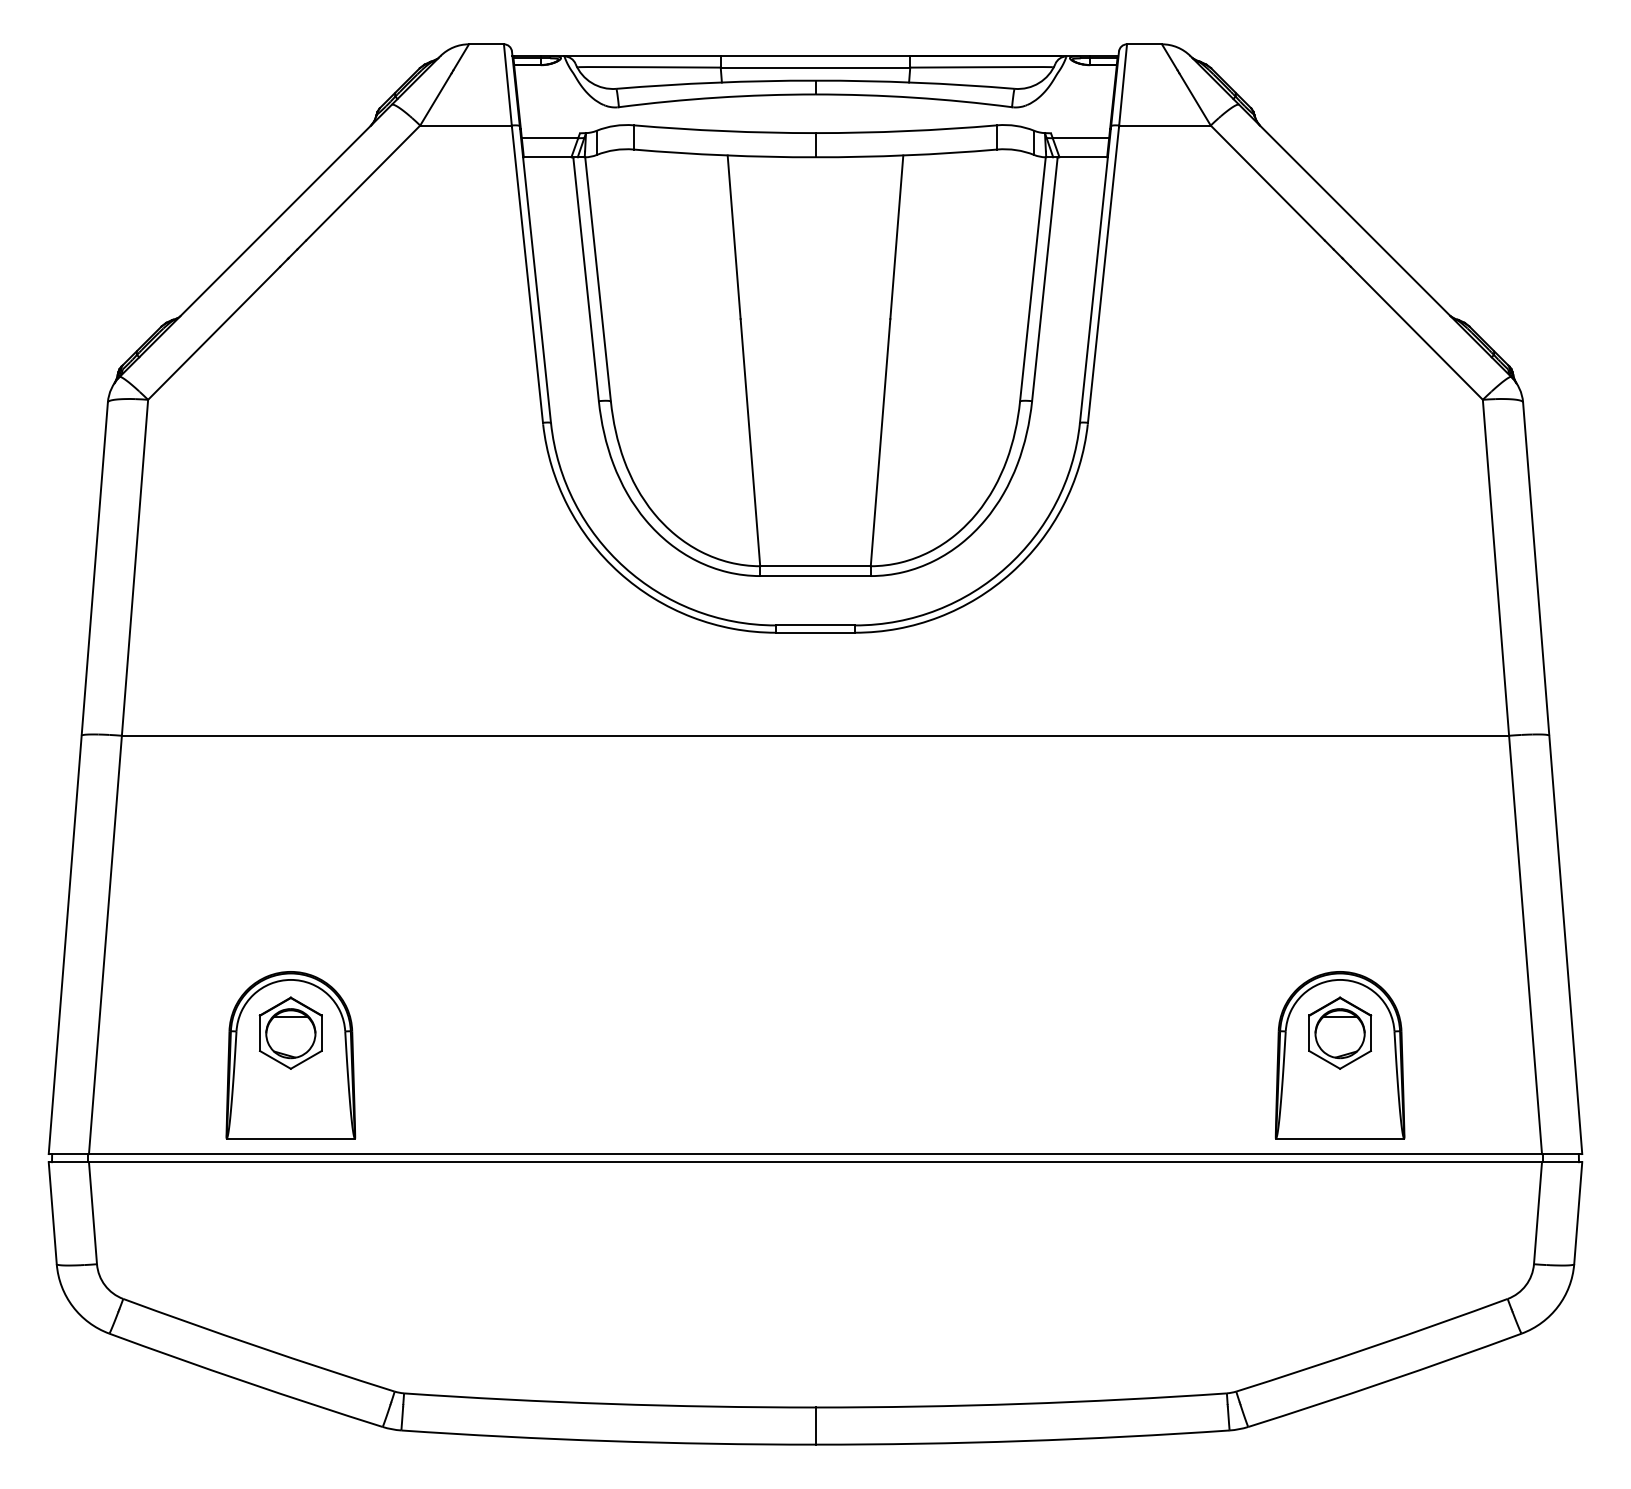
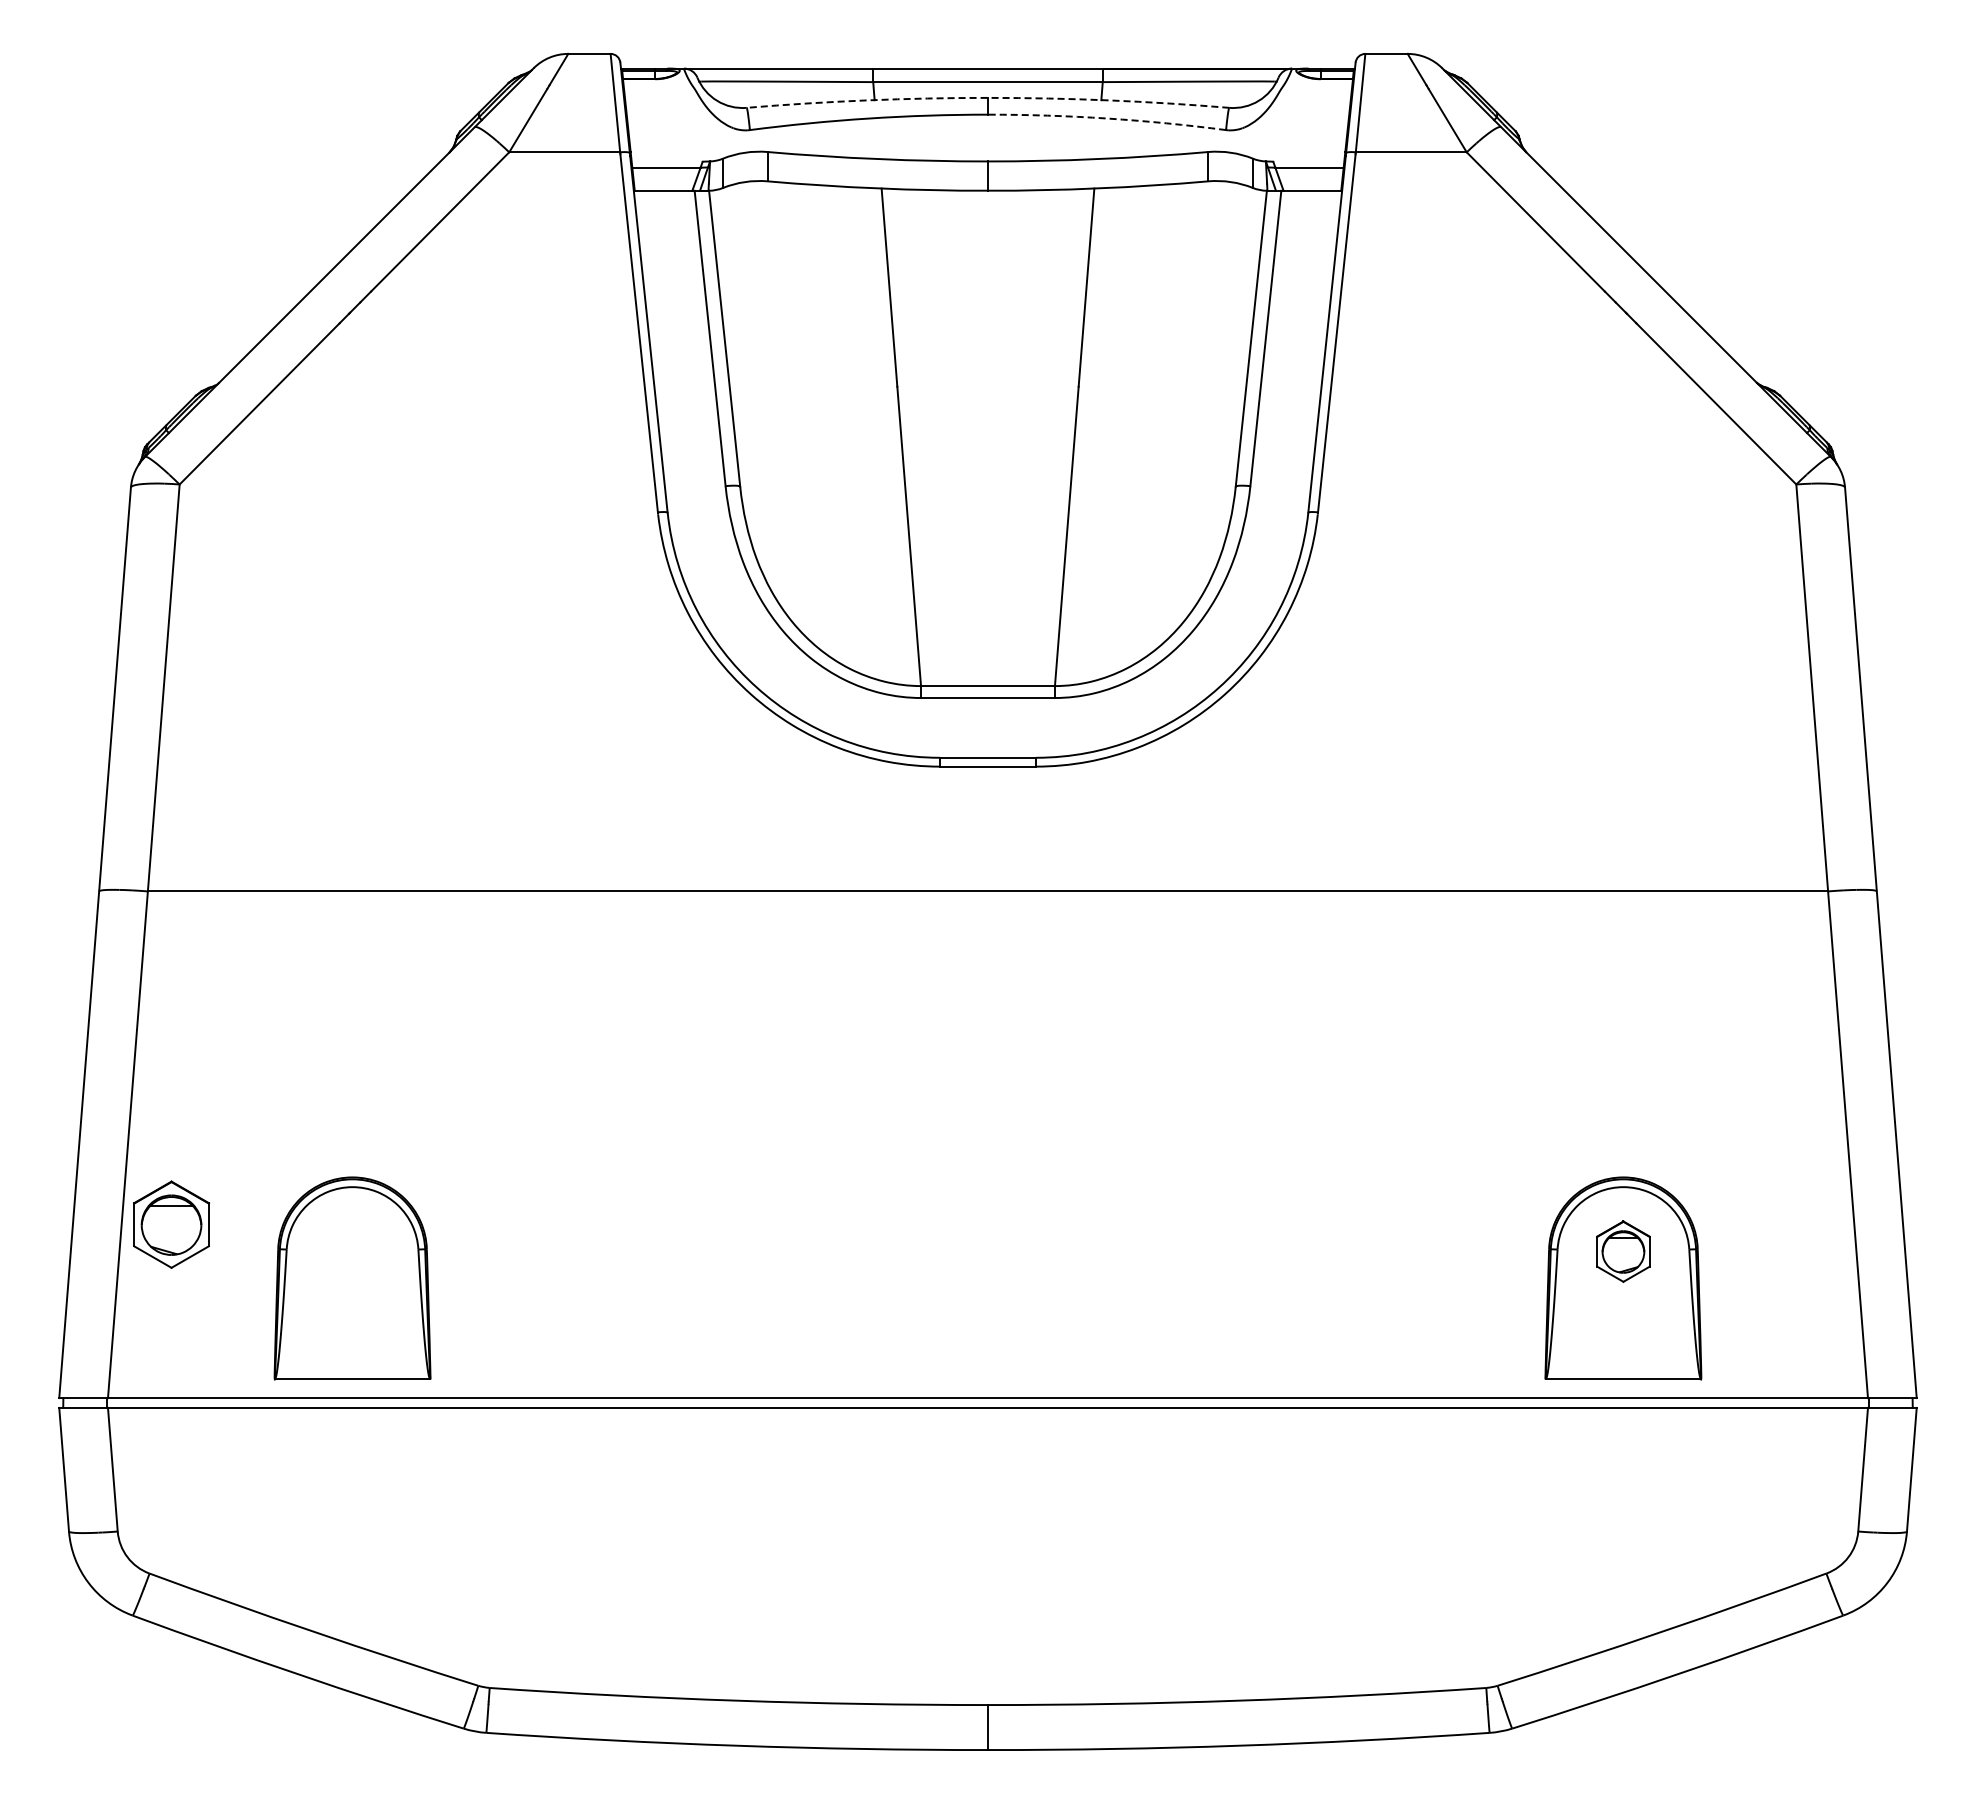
arc: (815, 80) -> (988, 97), solid -> dashed
arc: (914, 97) -> (1107, 118), solid -> dashed
part: (290, 1033) -> (171, 1224), moved
part: (1340, 1033) -> (1623, 1251), size x0.7

